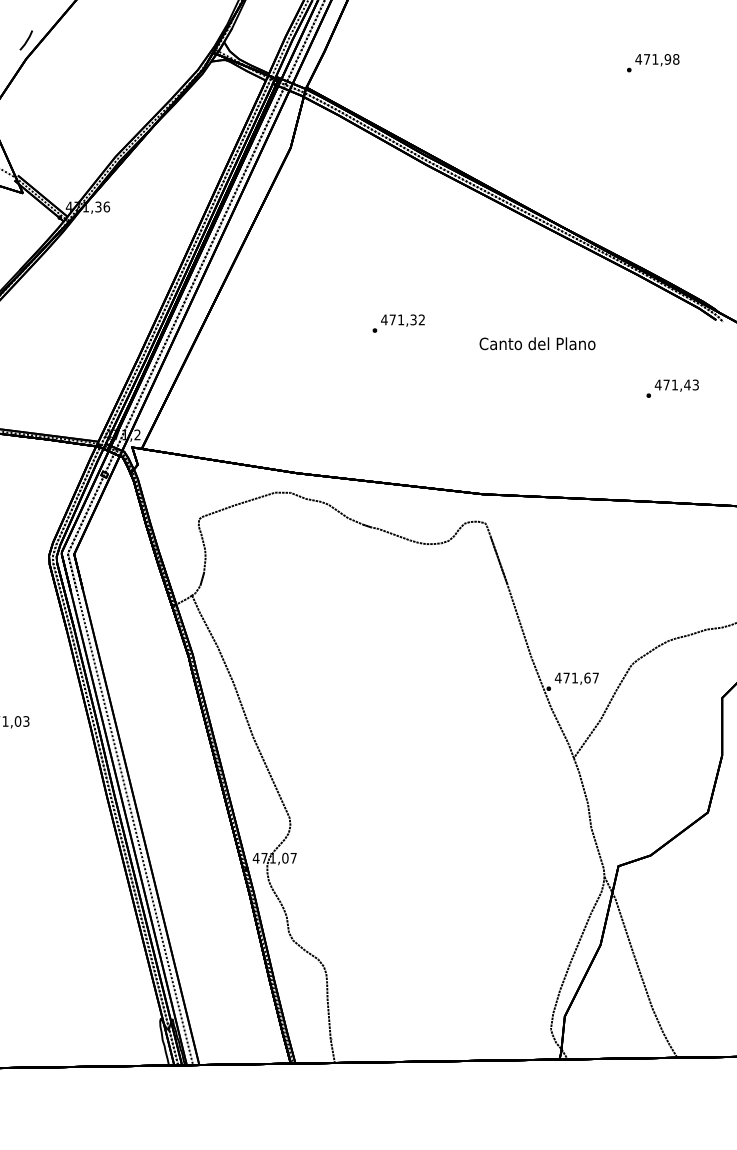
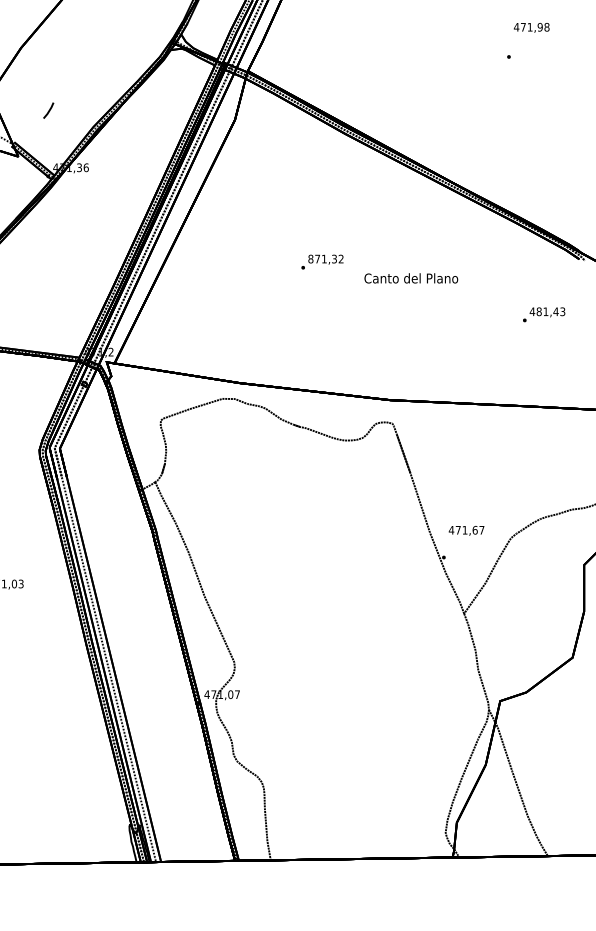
line: (26, 40) -> (48, 110), moved
text: (657, 60) -> (531, 28), moved
text: (384, 319) -> (310, 258), 471,32 -> 871,32
text: (537, 343) -> (411, 278), moved
text: (666, 384) -> (539, 311), 471,43 -> 481,43
text: (576, 678) -> (466, 530), moved

